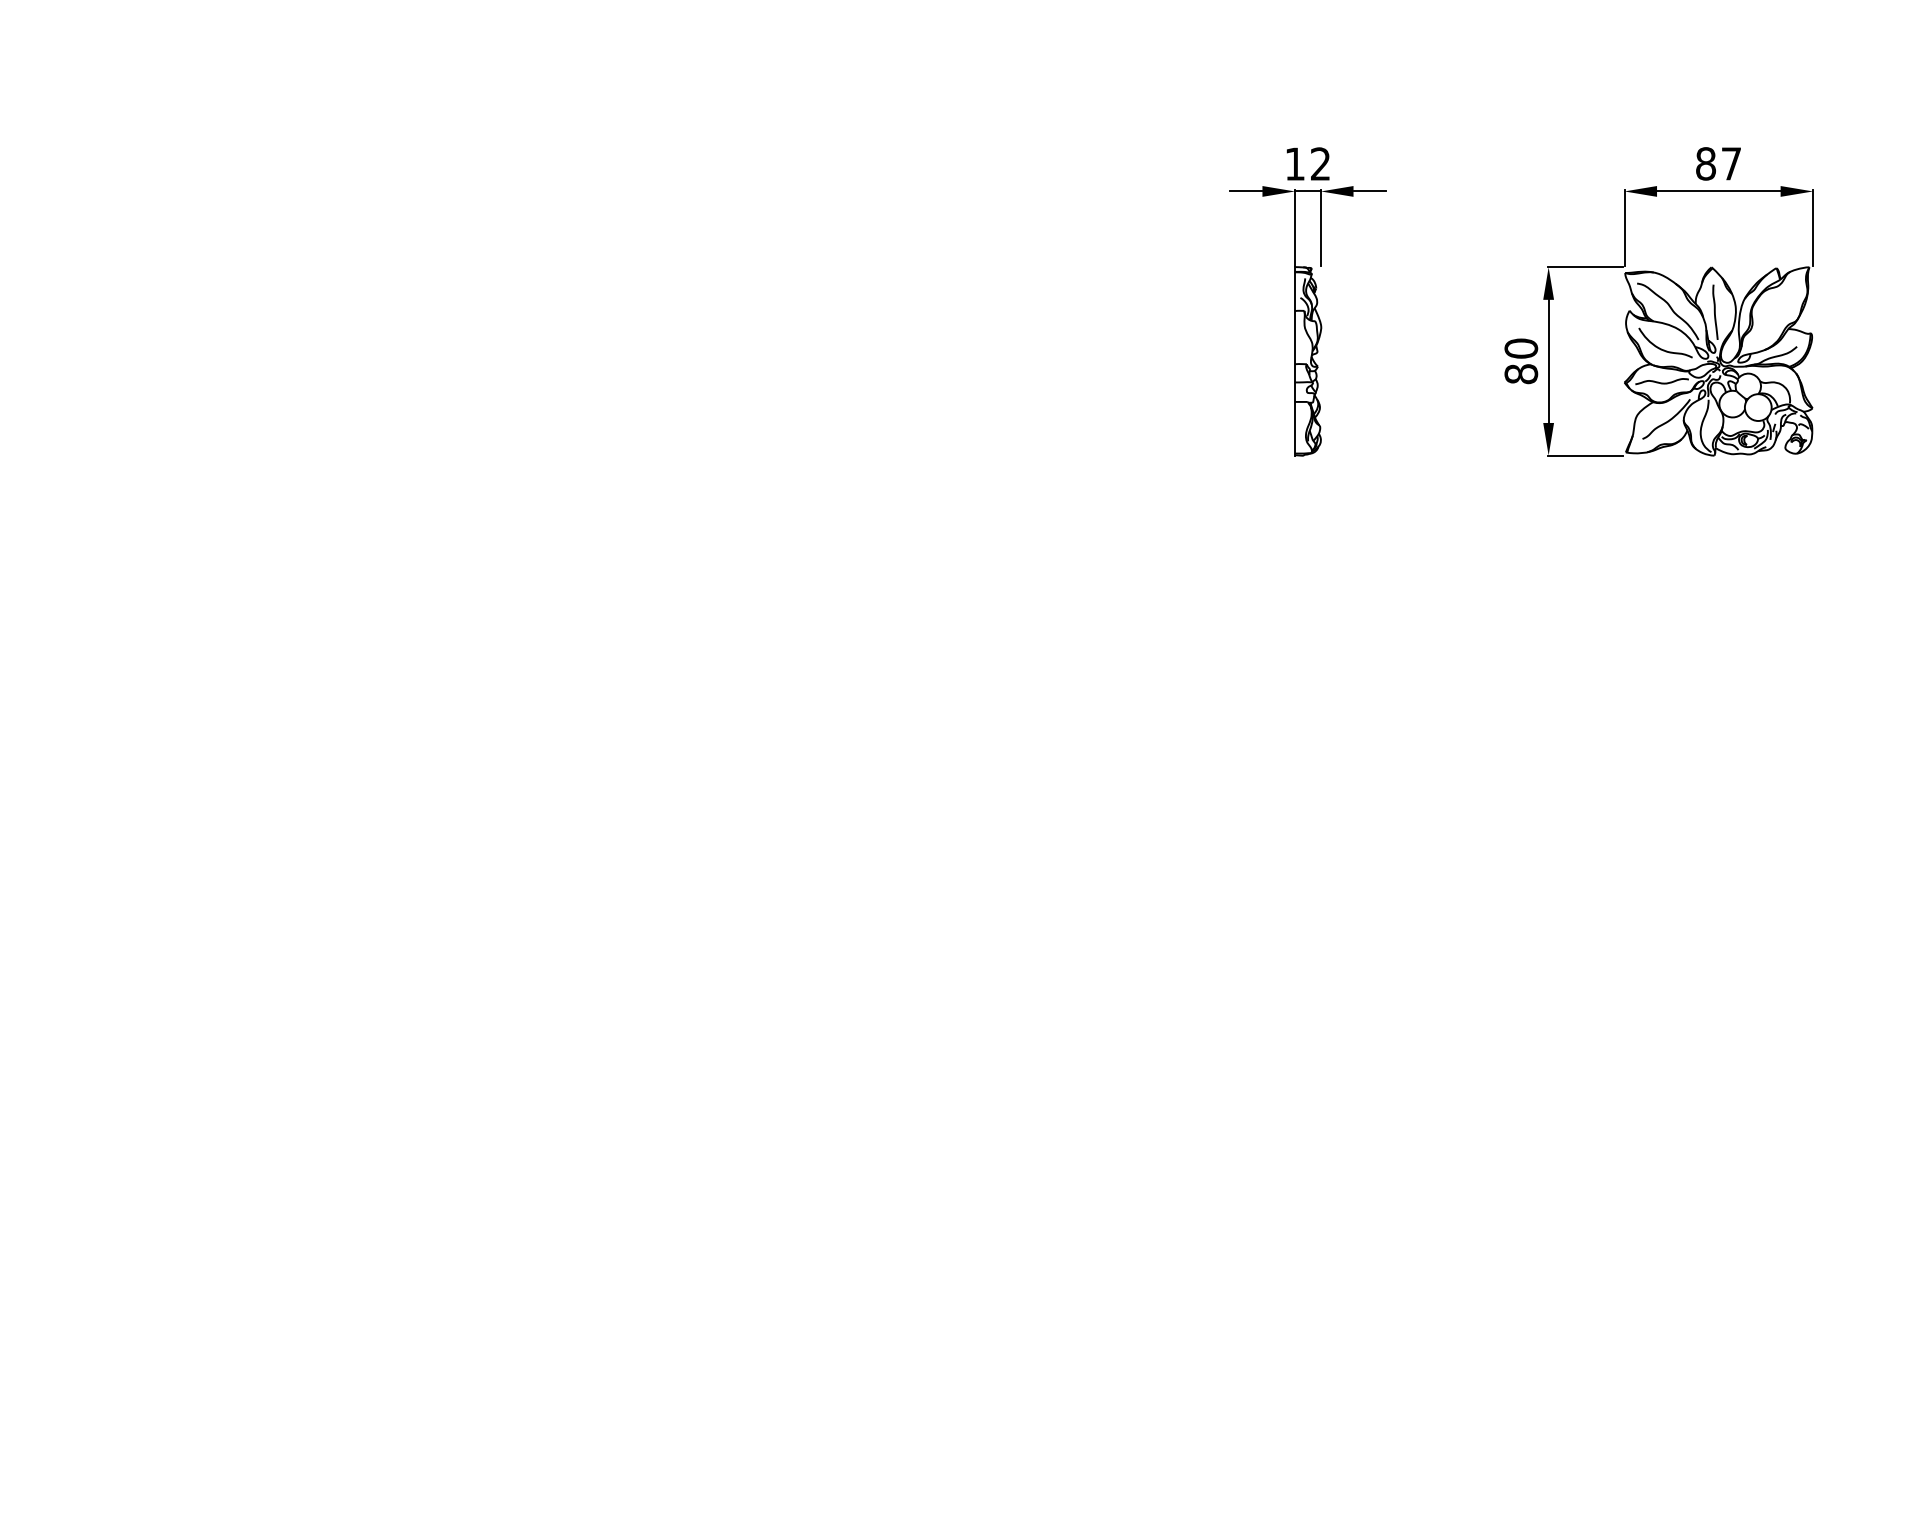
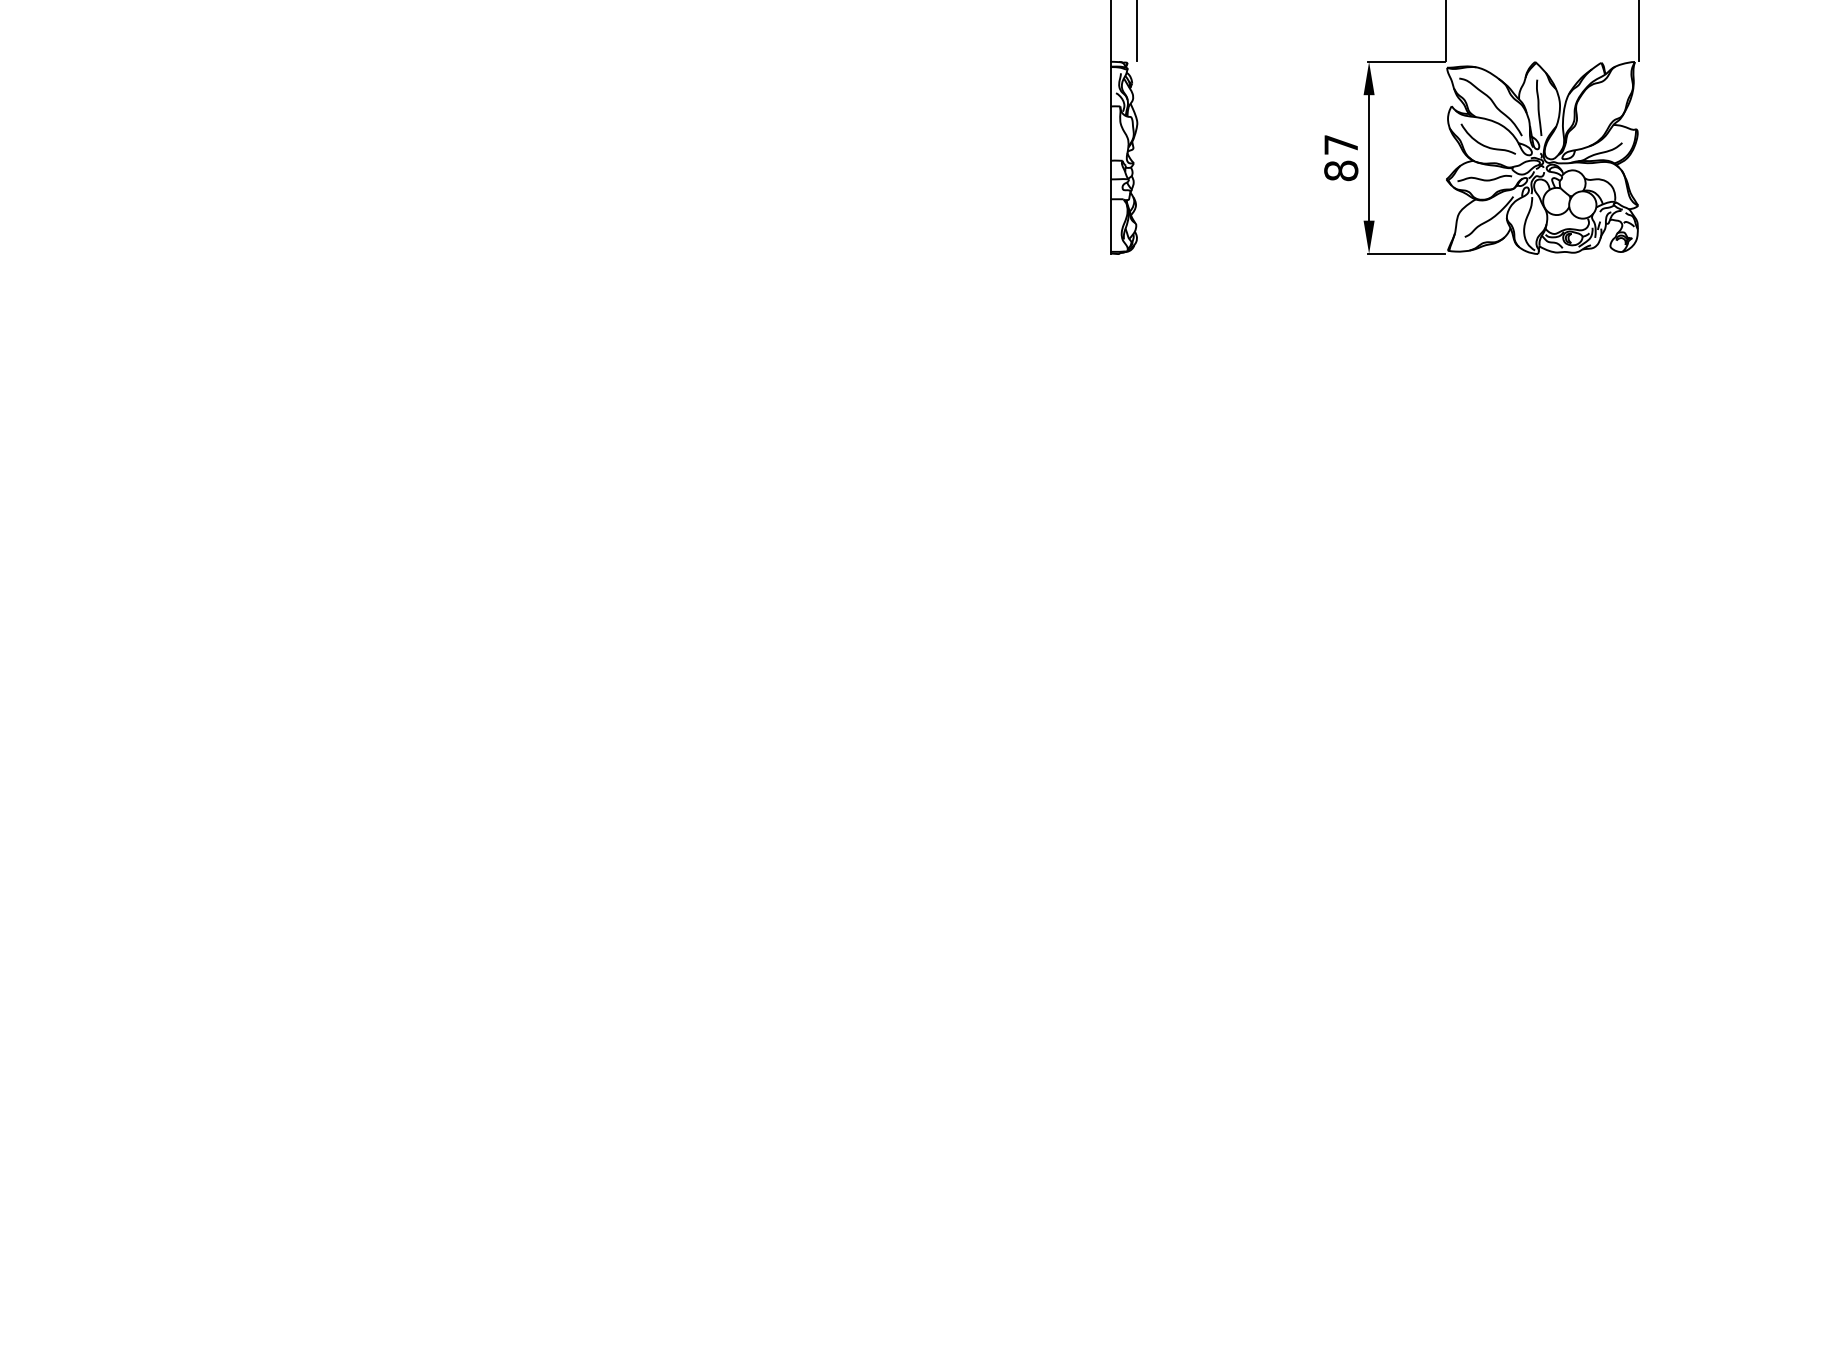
text: (1521, 348) -> (1341, 144), 80 -> 87

